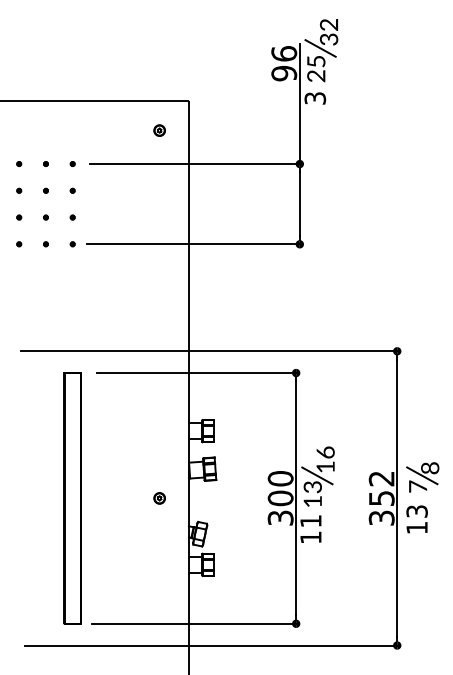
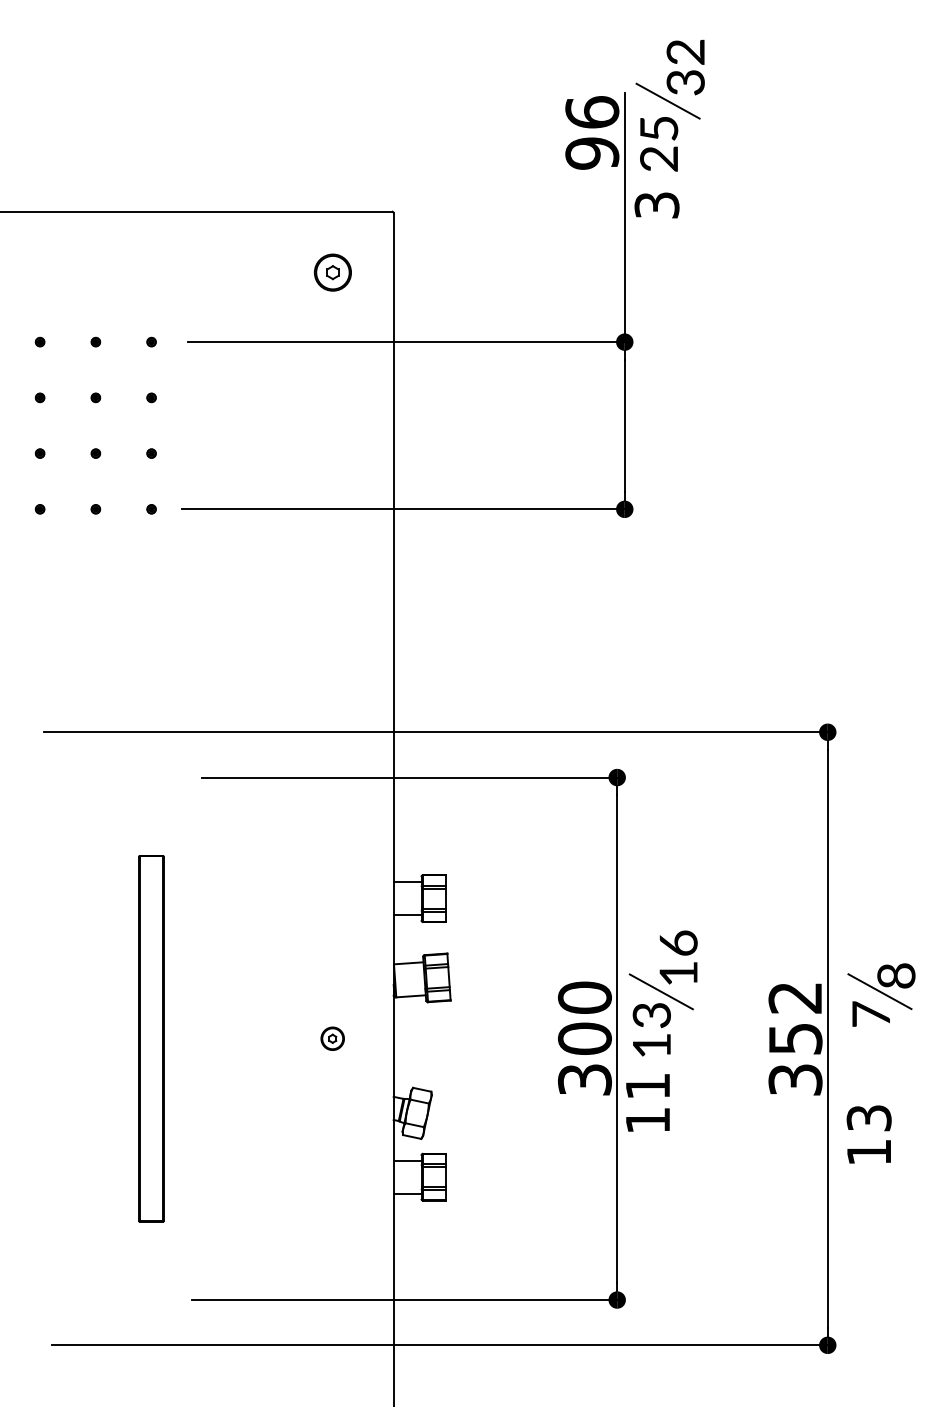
part: (159, 130) -> (332, 272), size x1.6
part: (72, 498) -> (151, 1038), size x0.7
text: (416, 519) -> (867, 1134), moved

